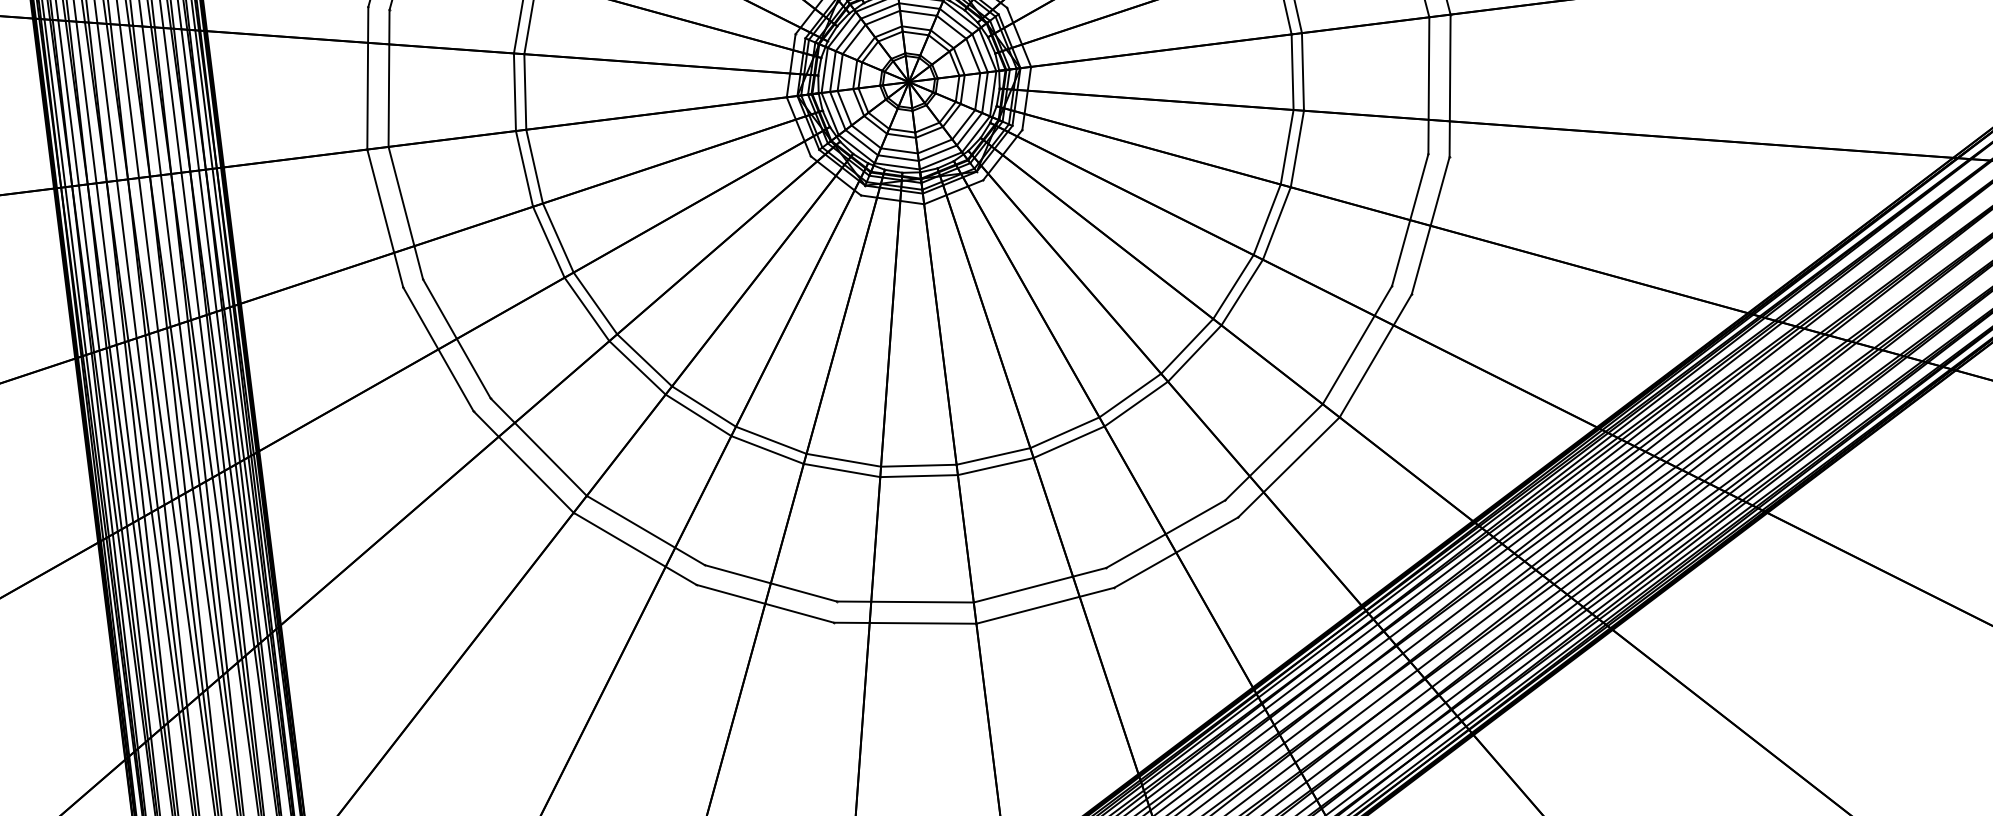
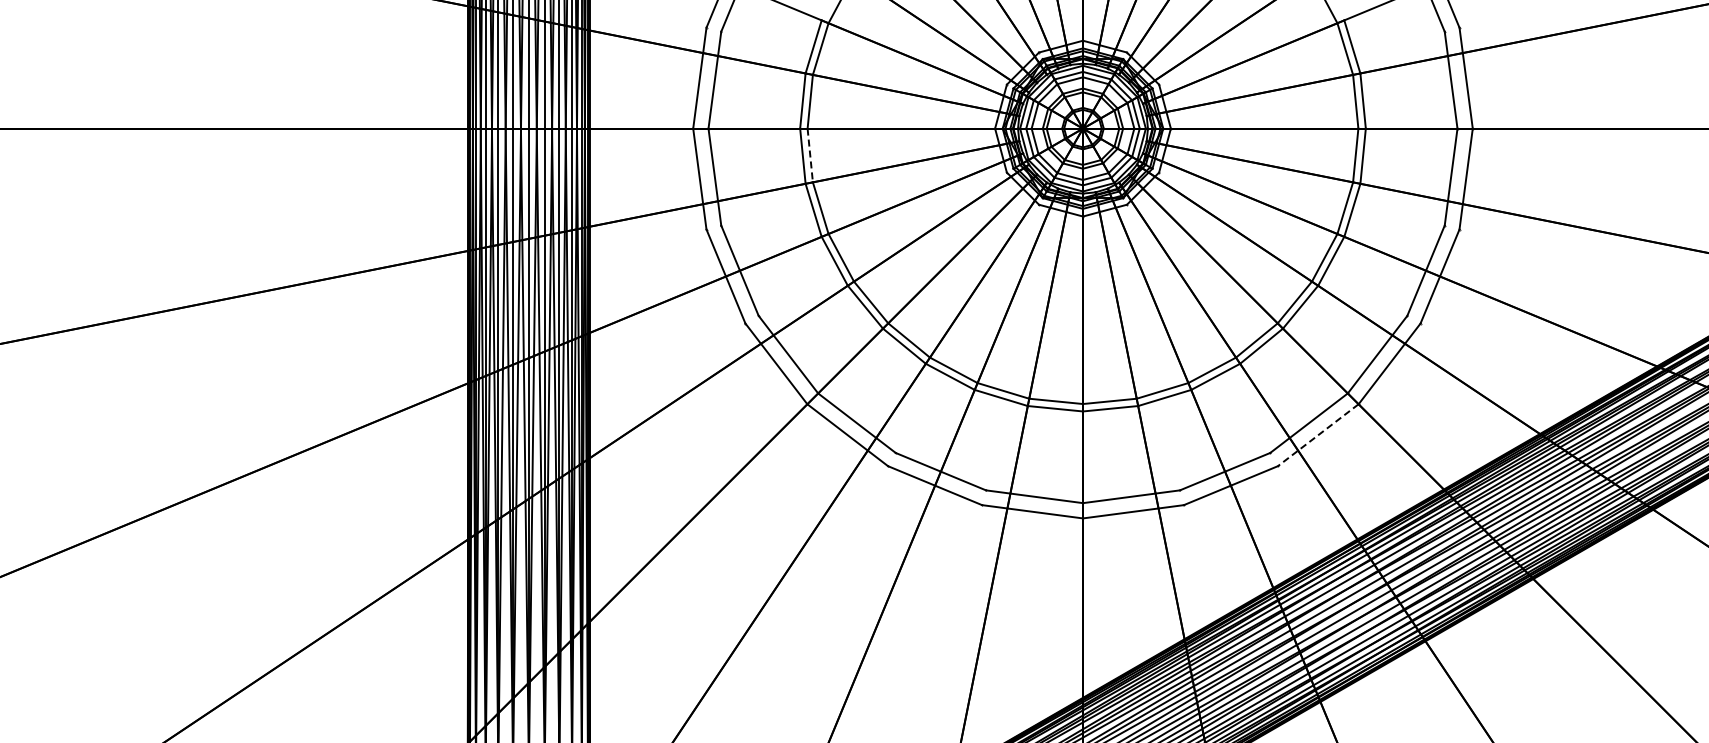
line: (534, 166) -> (810, 155), solid -> dashed
line: (1289, 467) -> (1318, 435), solid -> dashed

